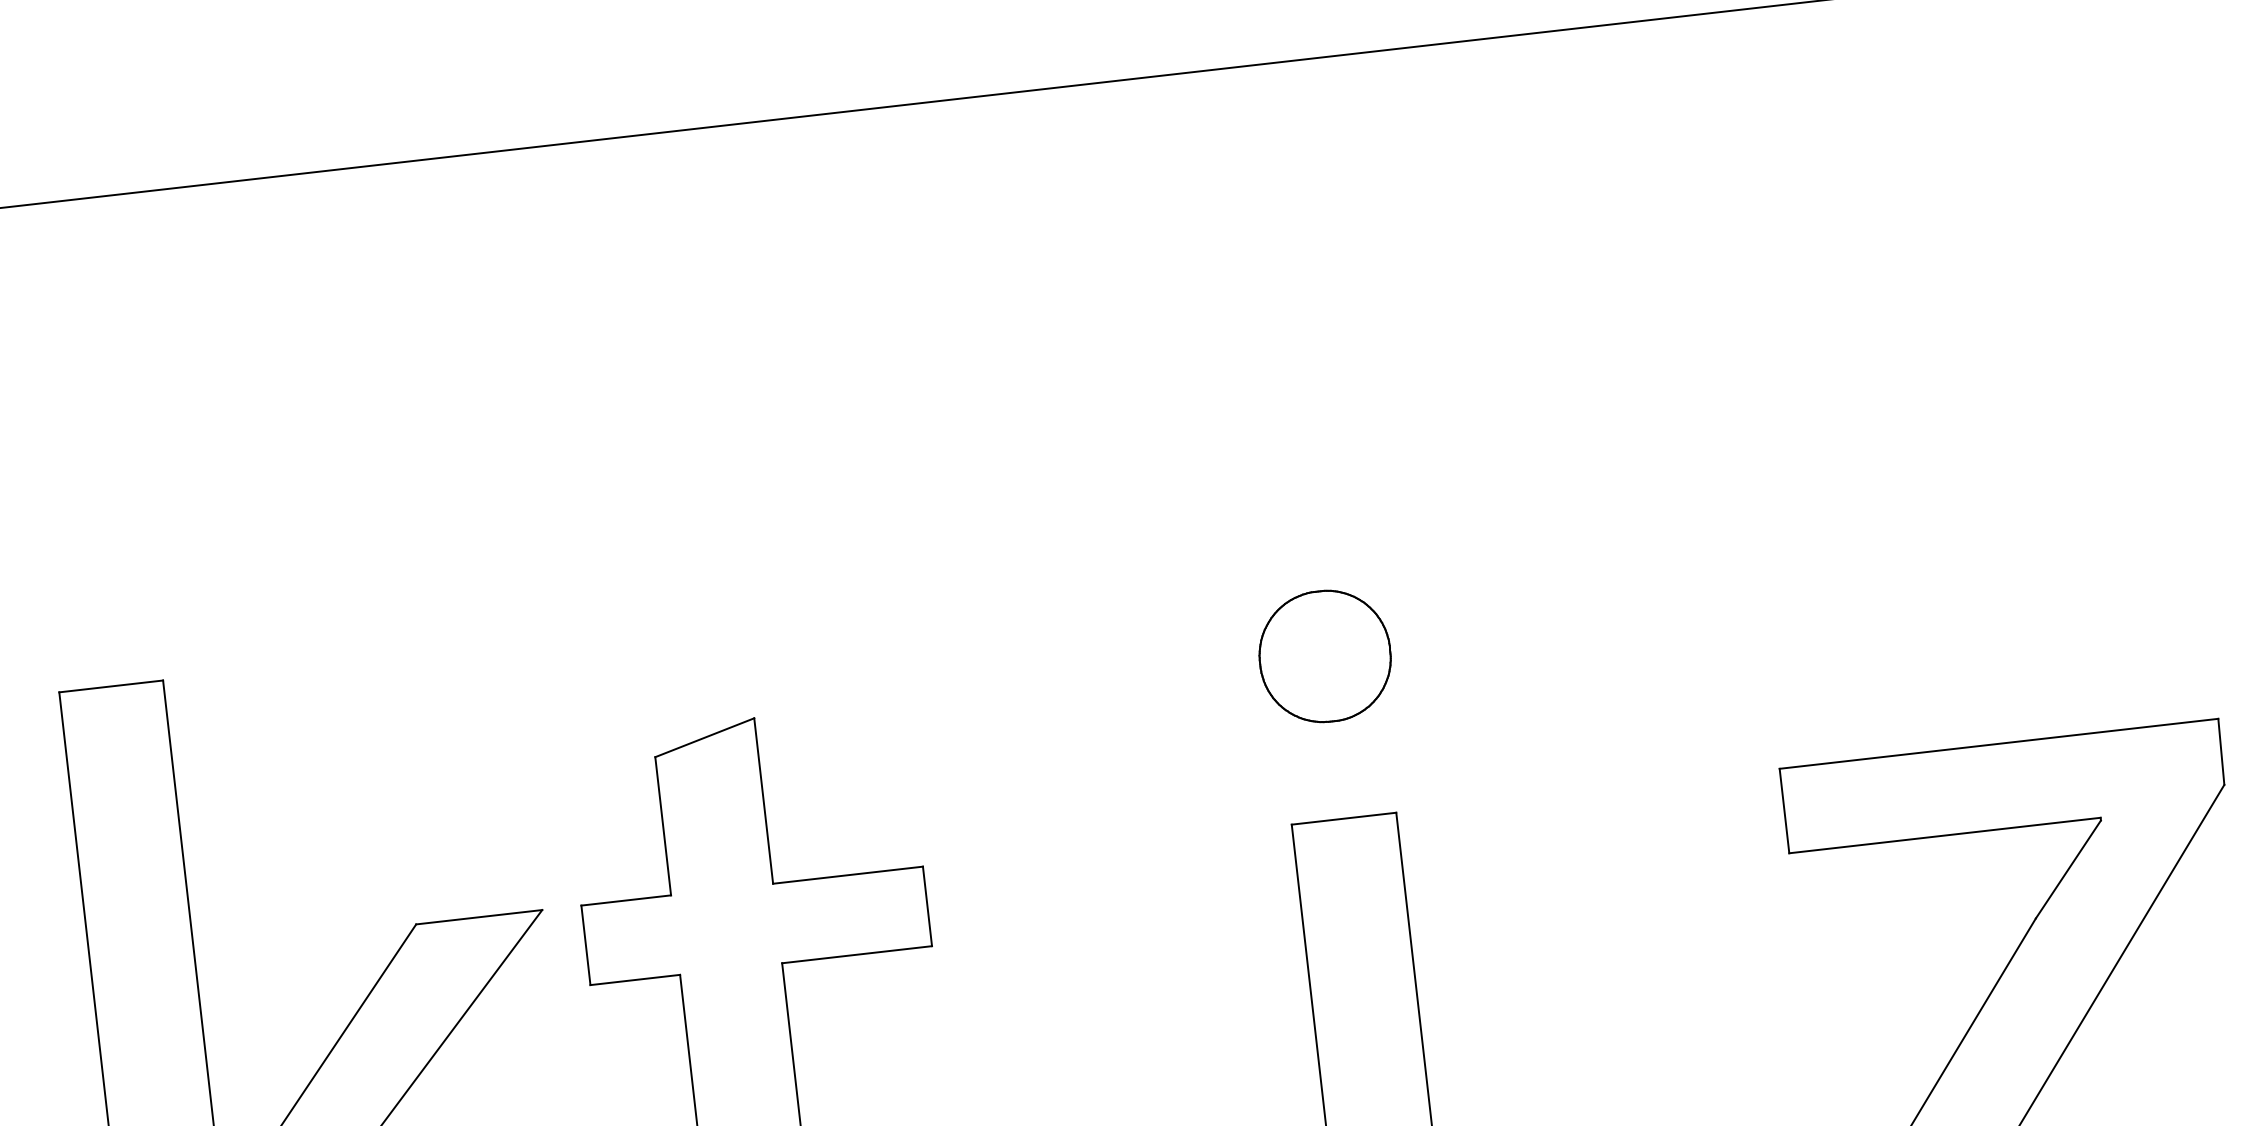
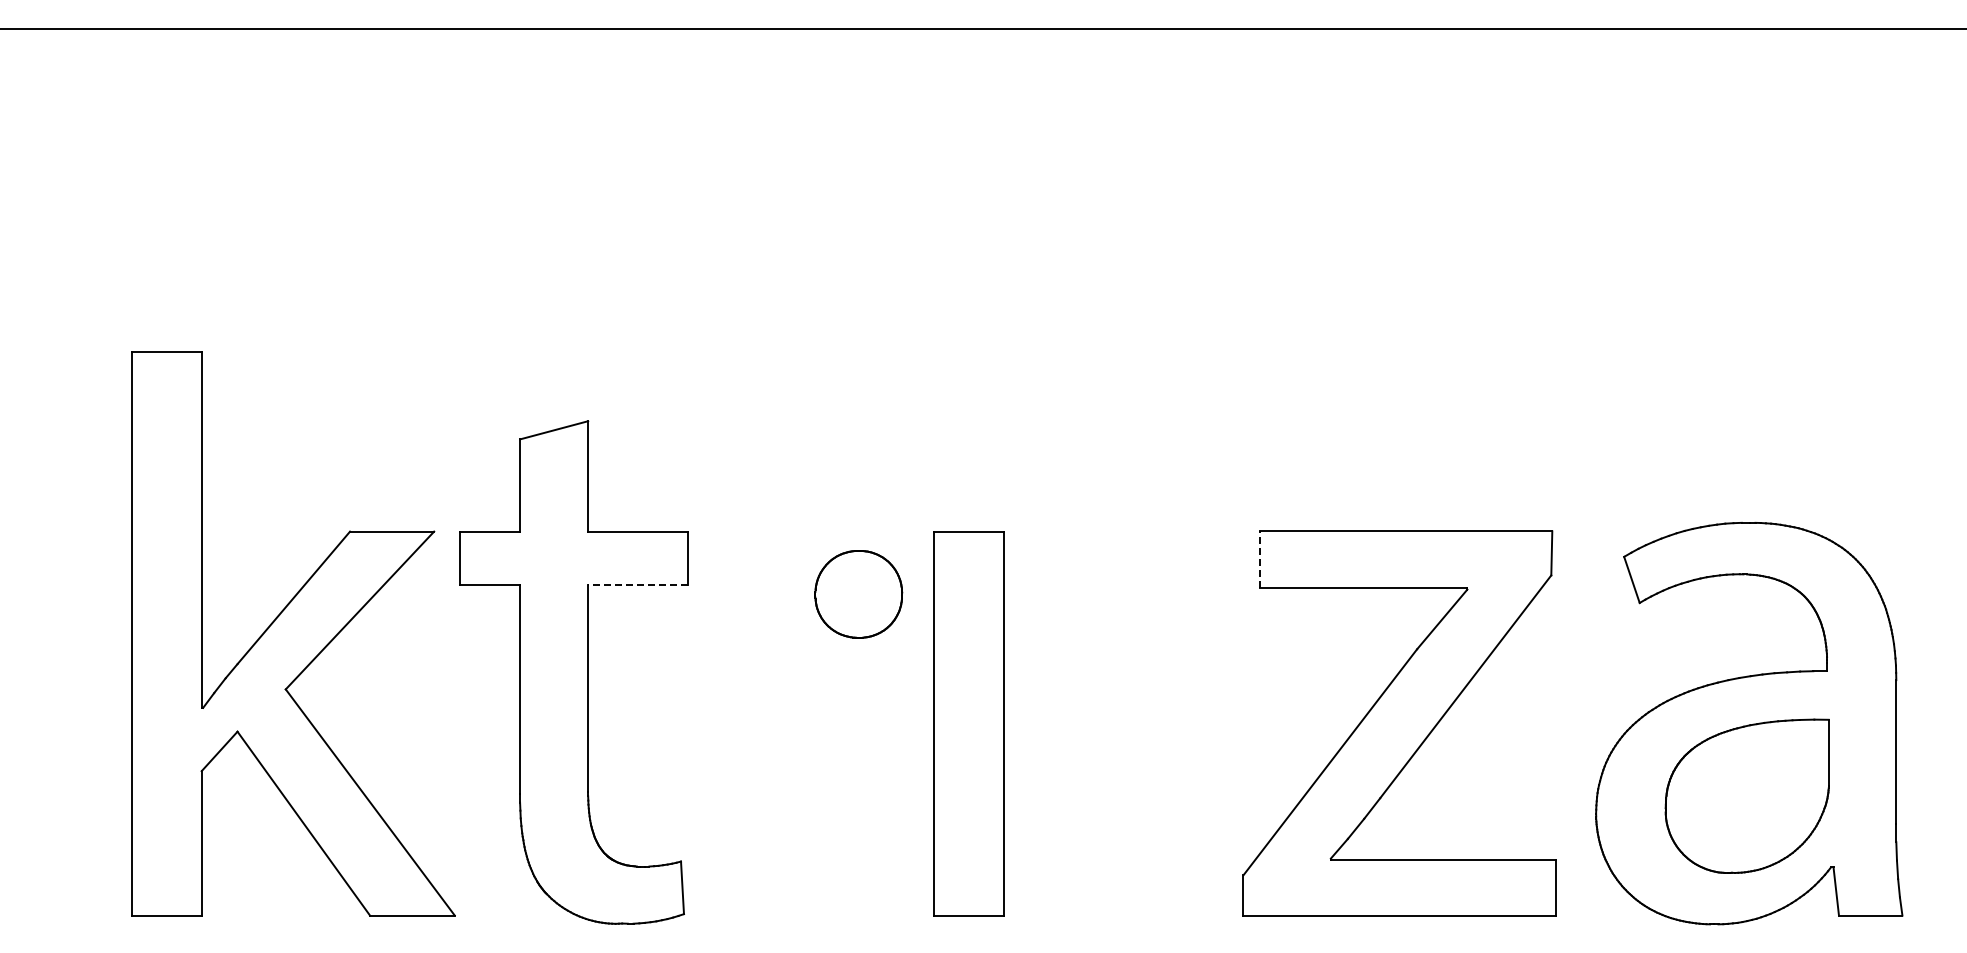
part: (1324, 656) -> (858, 594), moved
line: (1784, 810) -> (1259, 559), solid -> dashed
line: (857, 954) -> (638, 584), solid -> dashed

